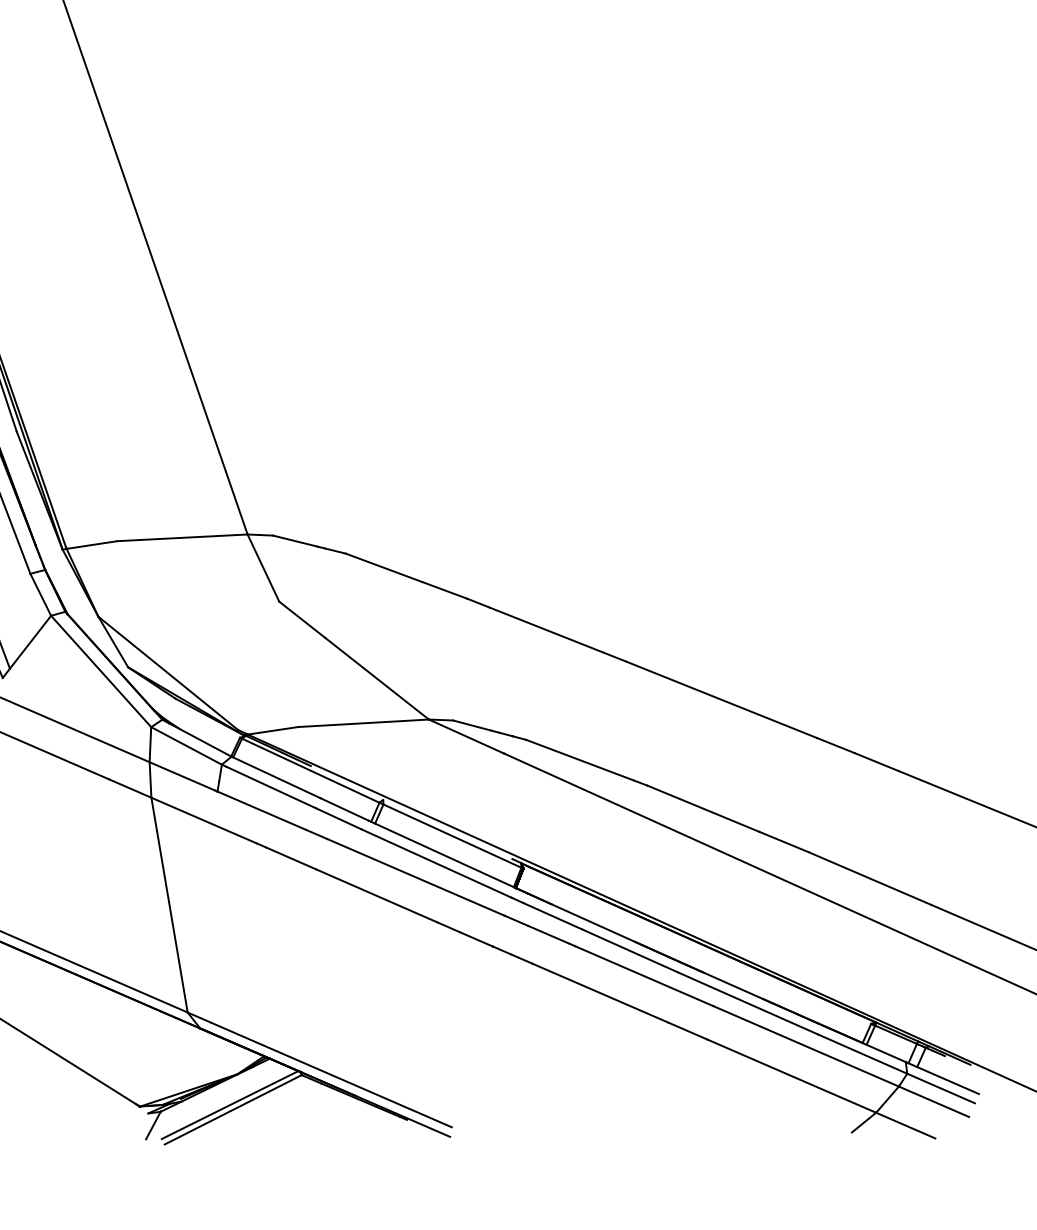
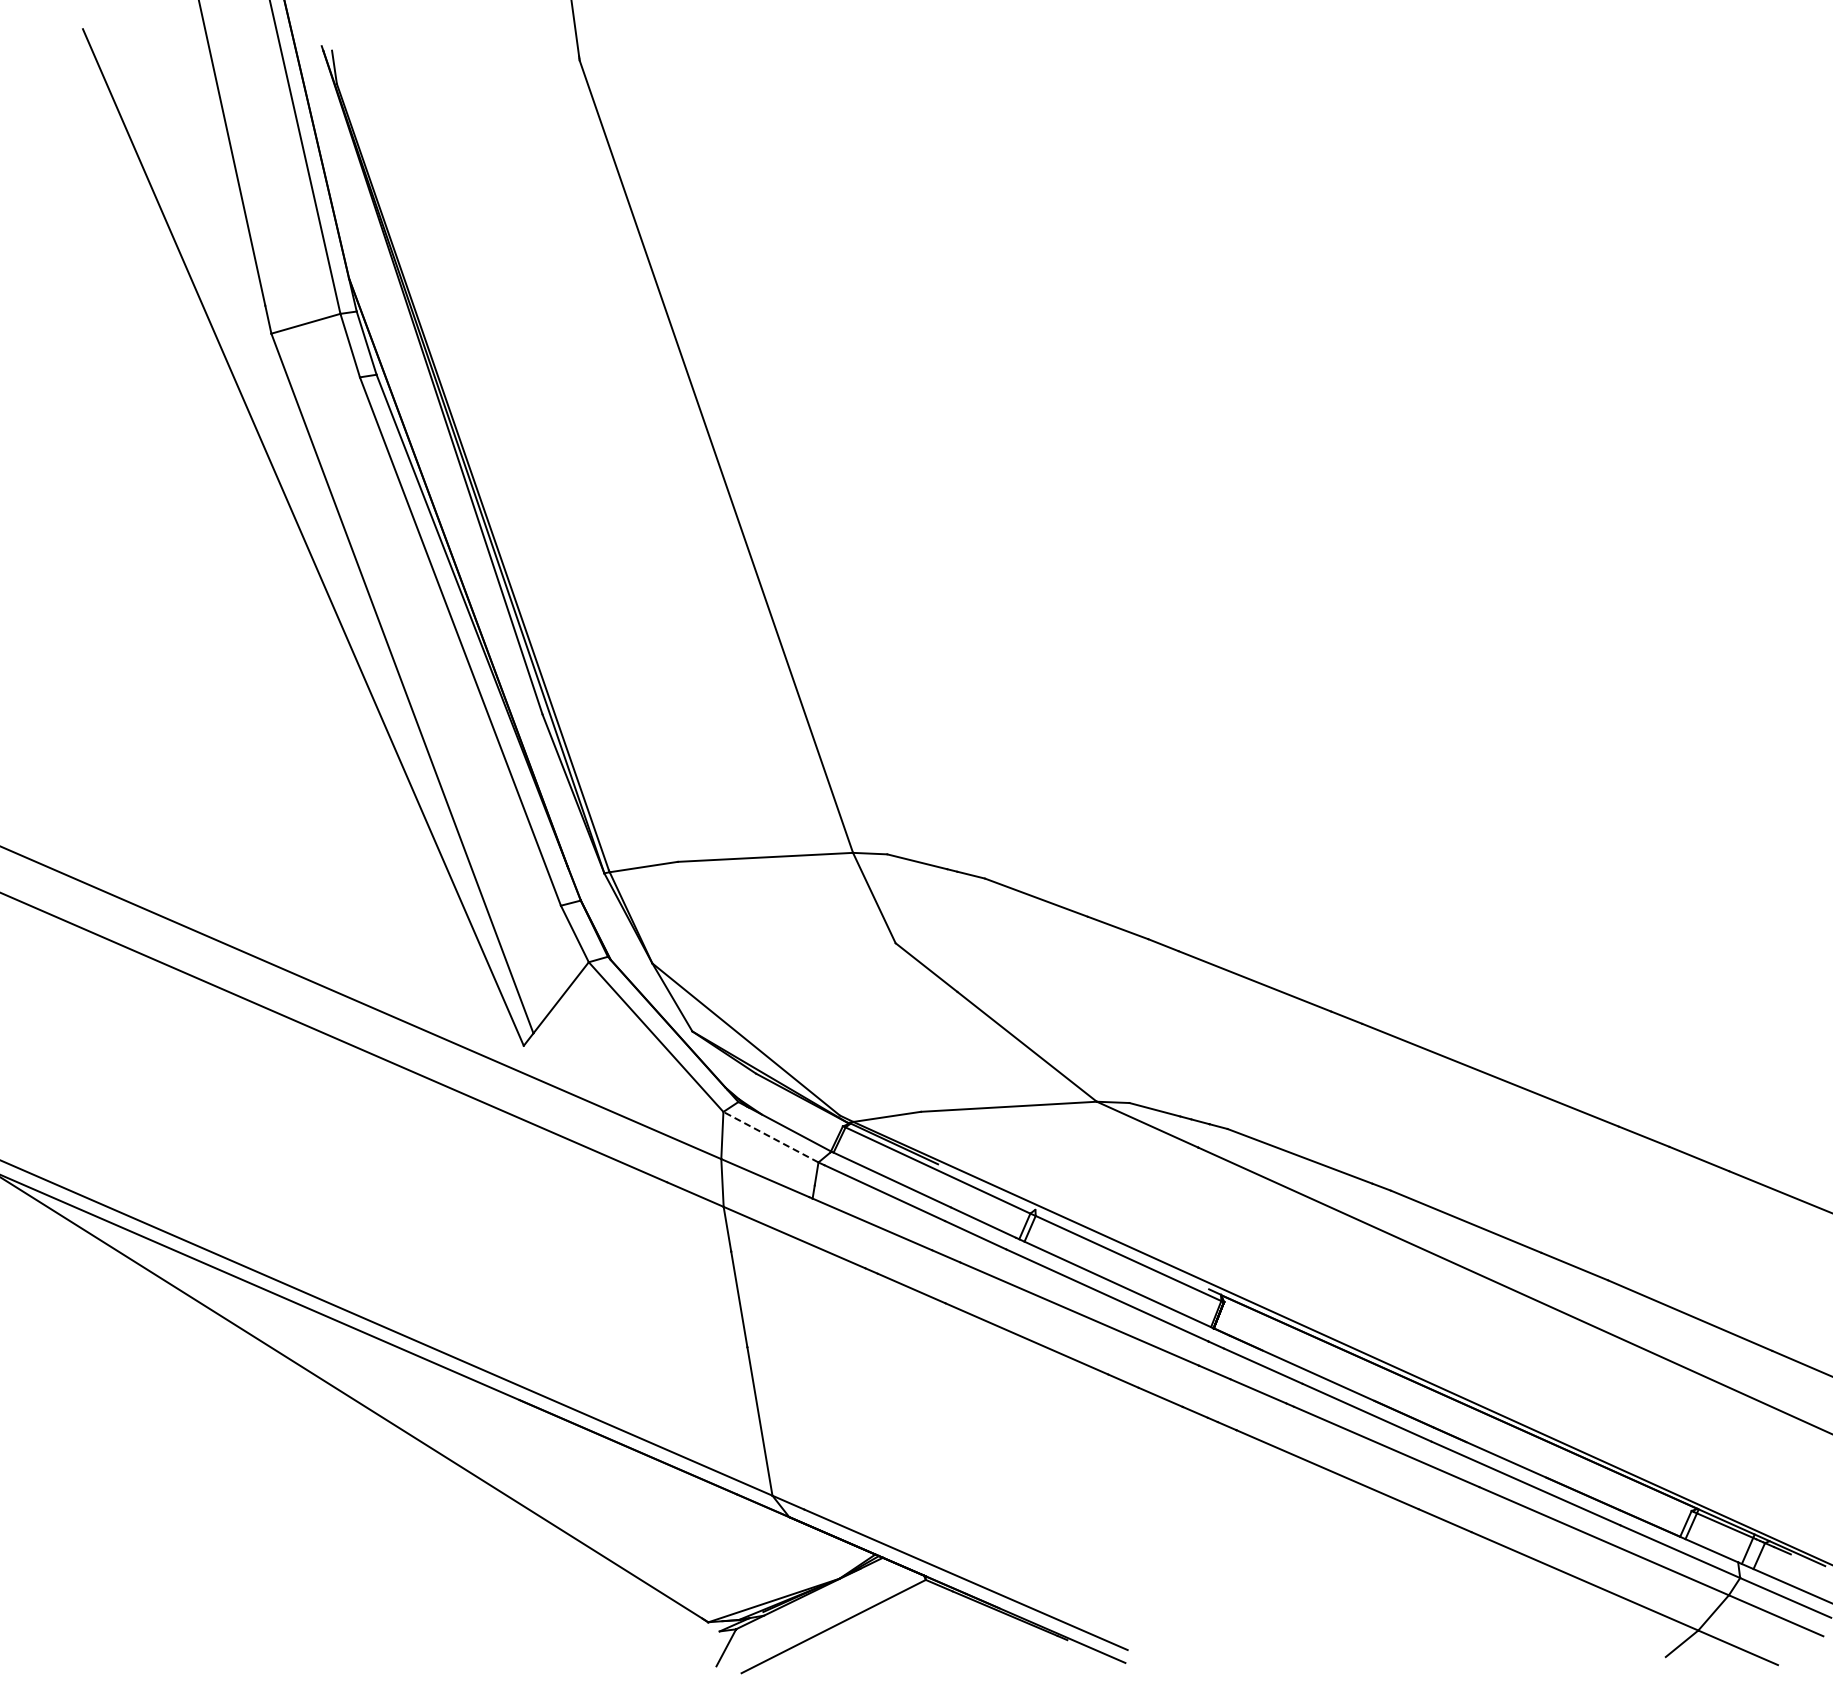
line: (186, 746) -> (770, 1137), solid -> dashed
line: (230, 1104) -> (829, 1619), removed

